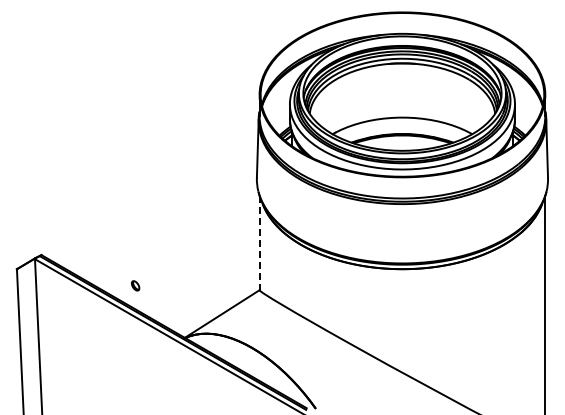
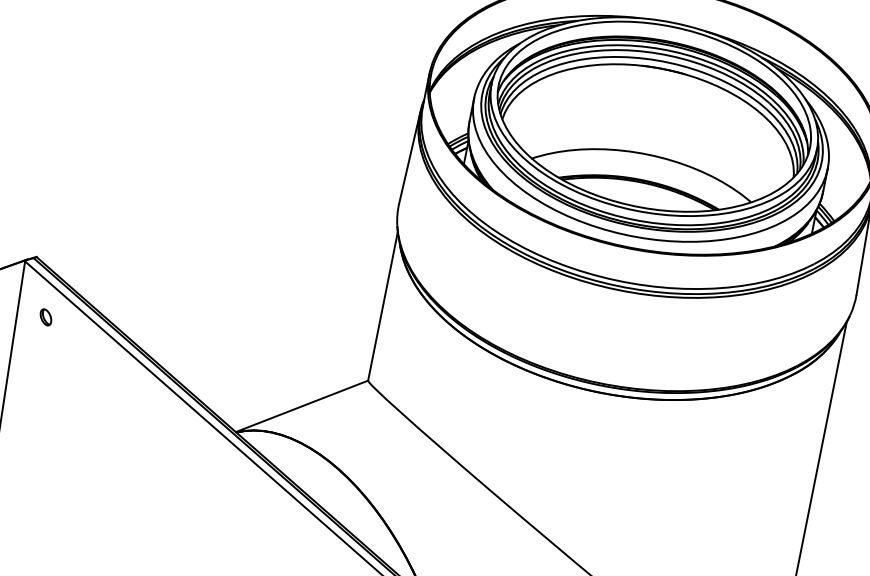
line: (259, 243) -> (382, 307), dashed -> solid
part: (135, 285) -> (45, 316), moved

